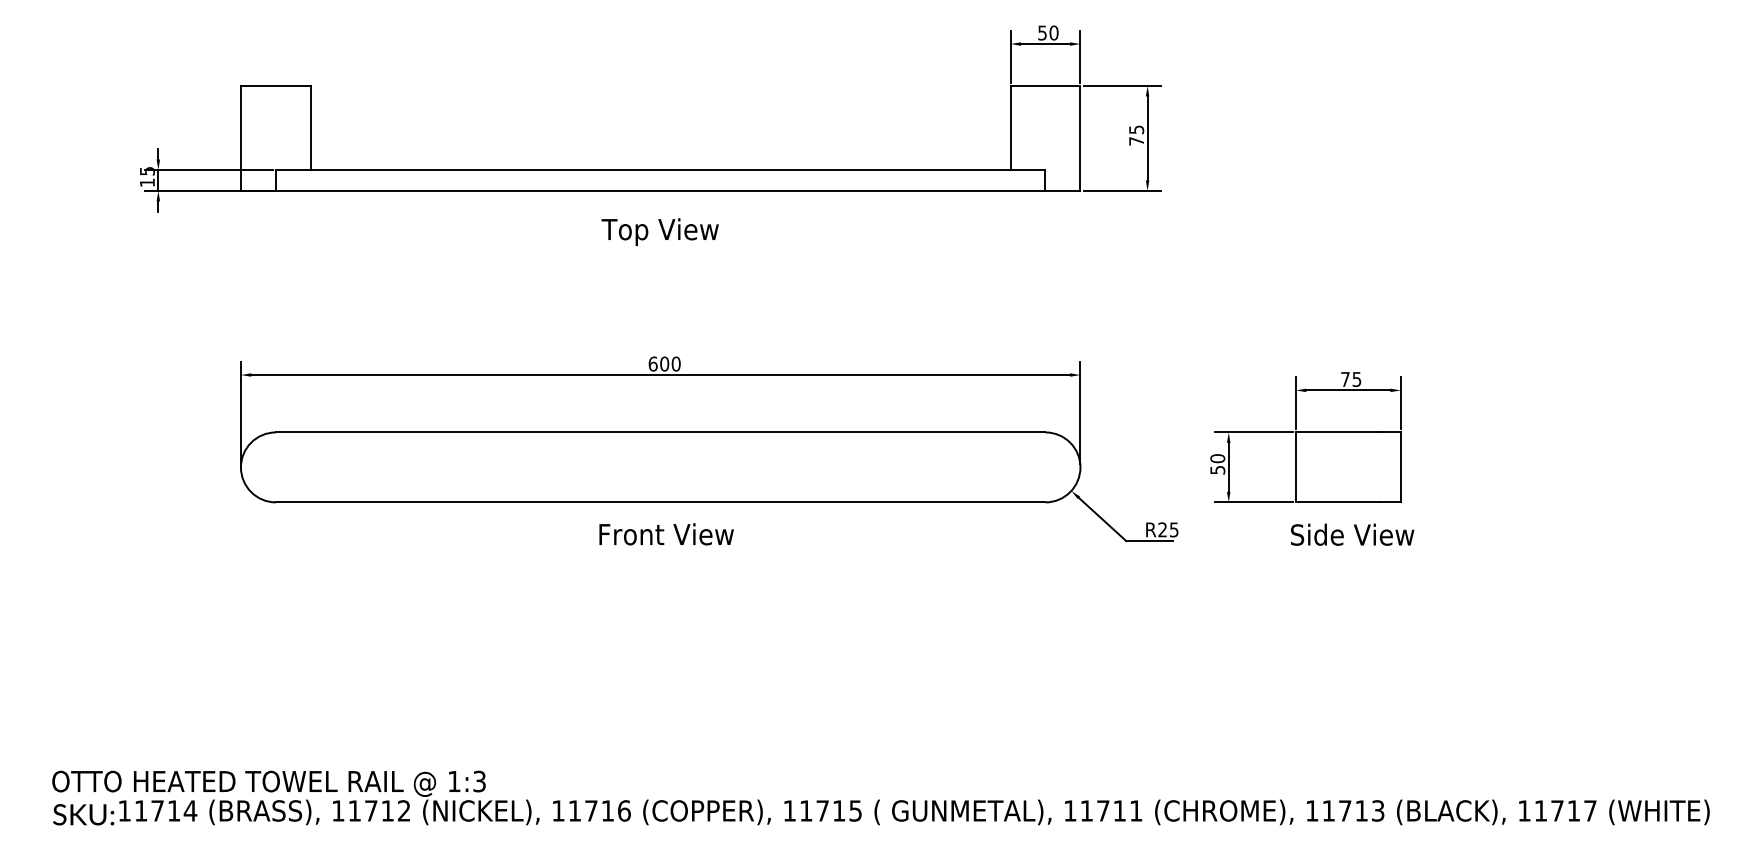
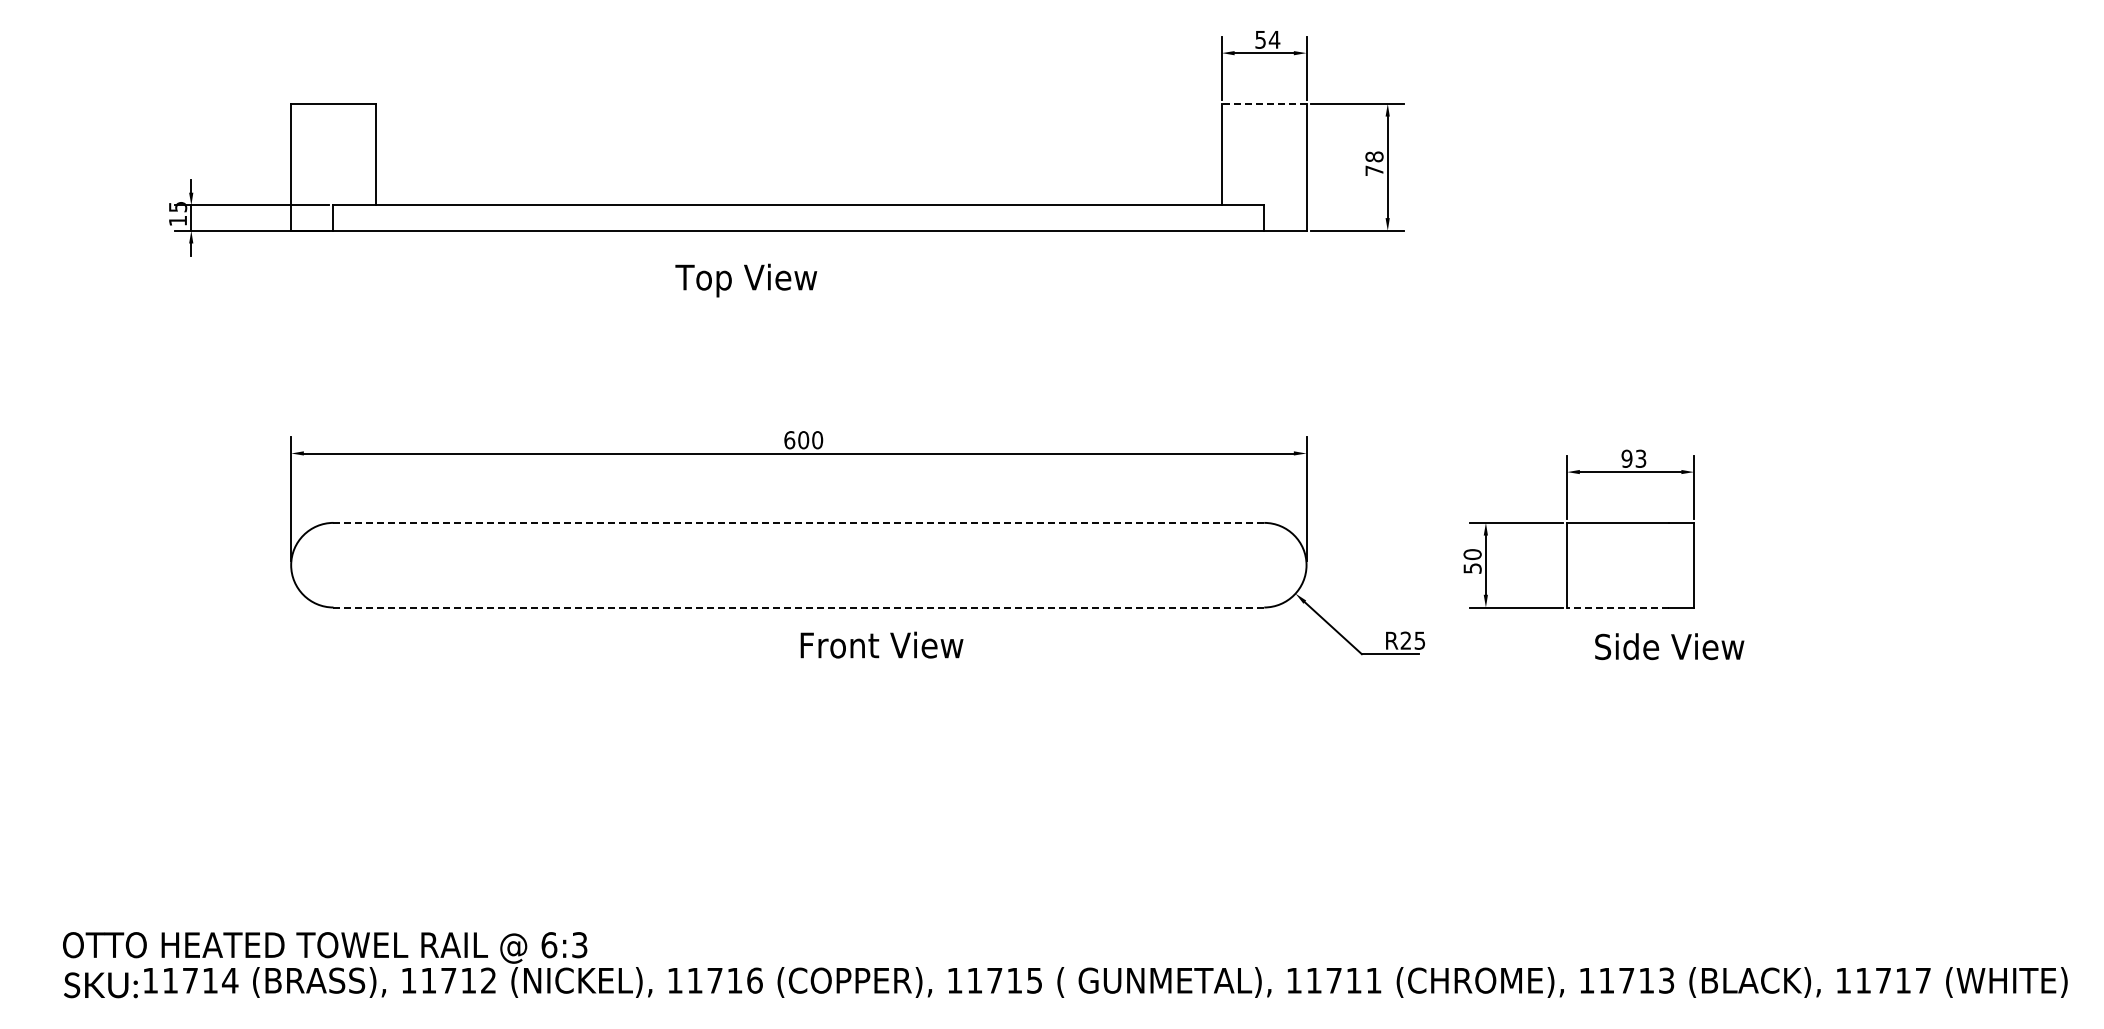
text: (1053, 32) -> (1274, 39), 50 -> 54
line: (1044, 85) -> (1263, 103), solid -> dashed
text: (1136, 129) -> (1374, 156), 75 -> 78
text: (660, 232) -> (746, 280), moved
text: (1350, 379) -> (1633, 458), 75 -> 93
line: (661, 432) -> (799, 522), solid -> dashed
line: (660, 502) -> (798, 607), solid -> dashed
line: (1337, 502) -> (1617, 607), solid -> dashed
text: (666, 533) -> (881, 644), moved
text: (1352, 534) -> (1669, 646), moved
text: (454, 781) -> (549, 945), 1:3 -> 6:3

